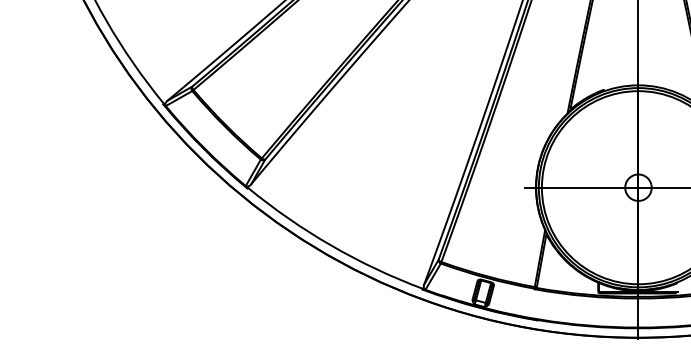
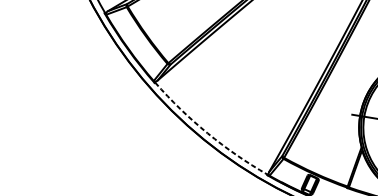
arc: (331, 245) -> (207, 133), solid -> dashed

